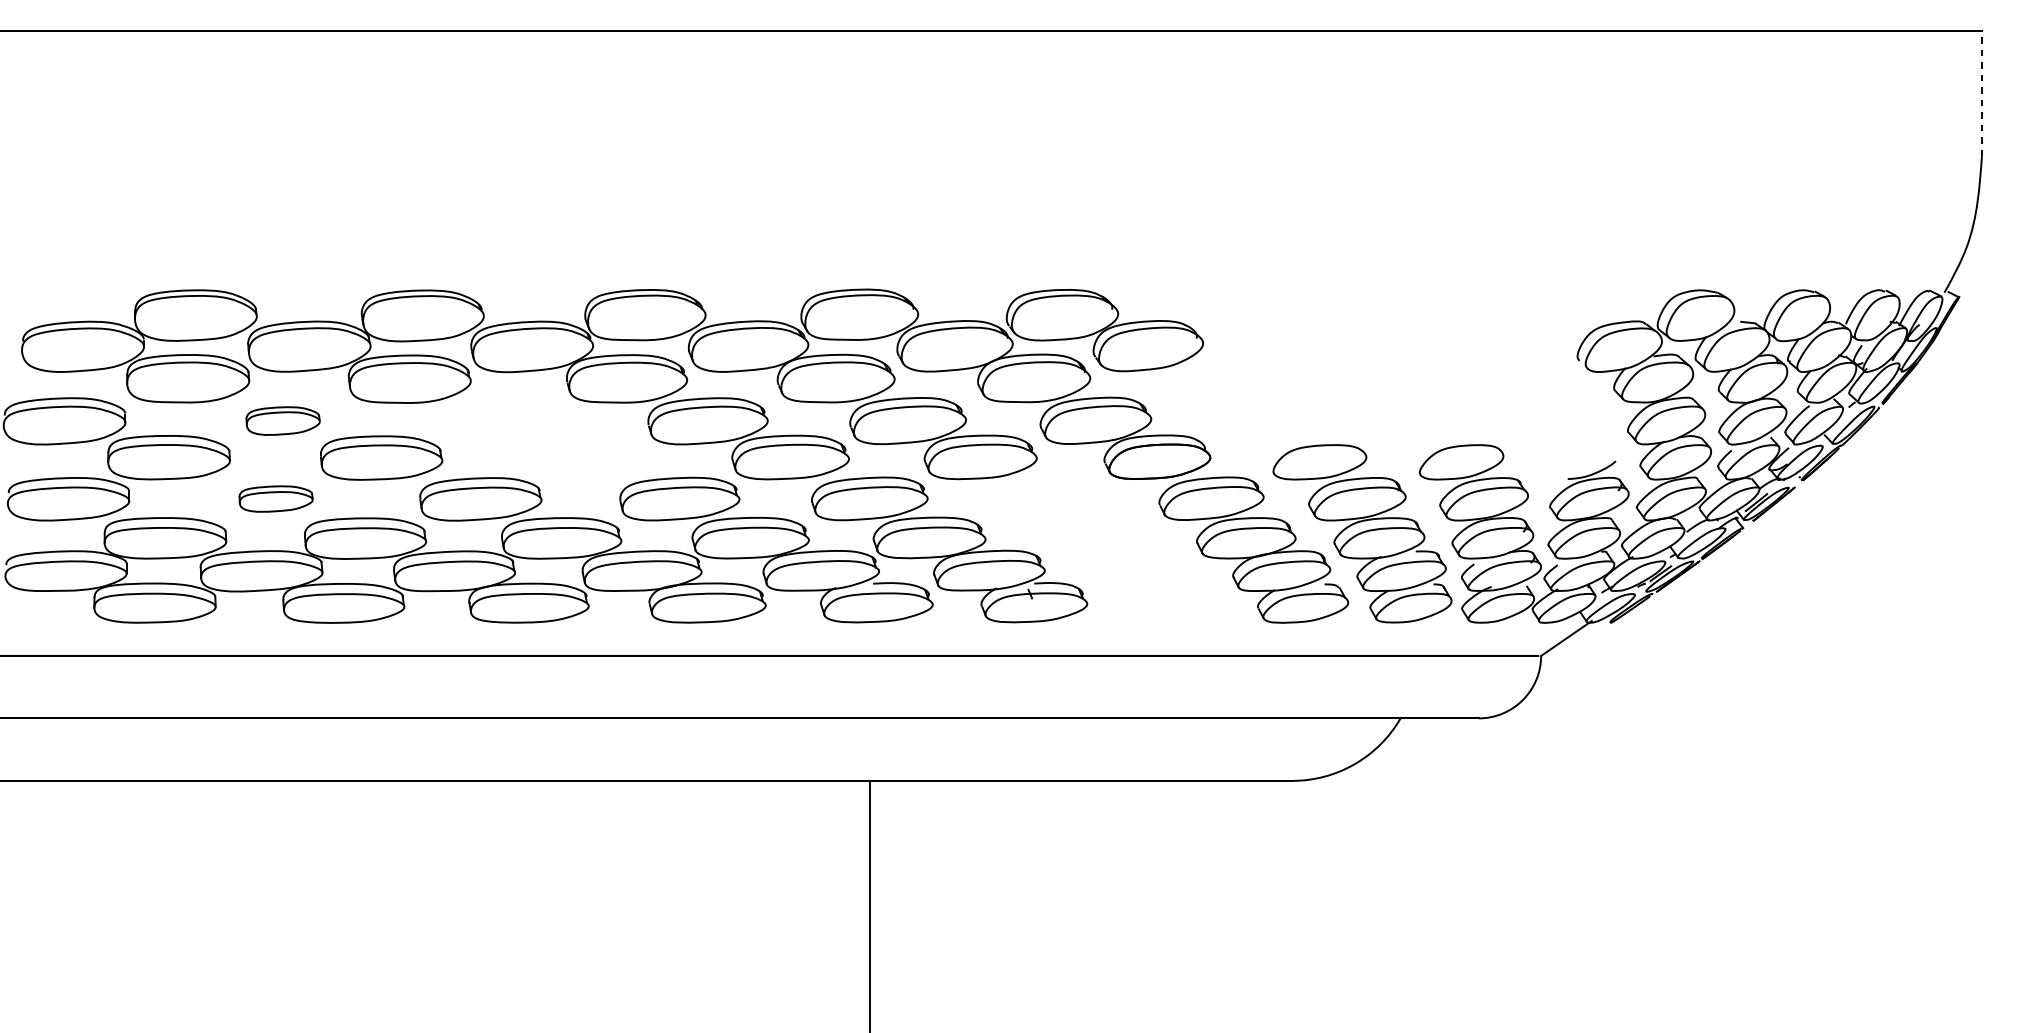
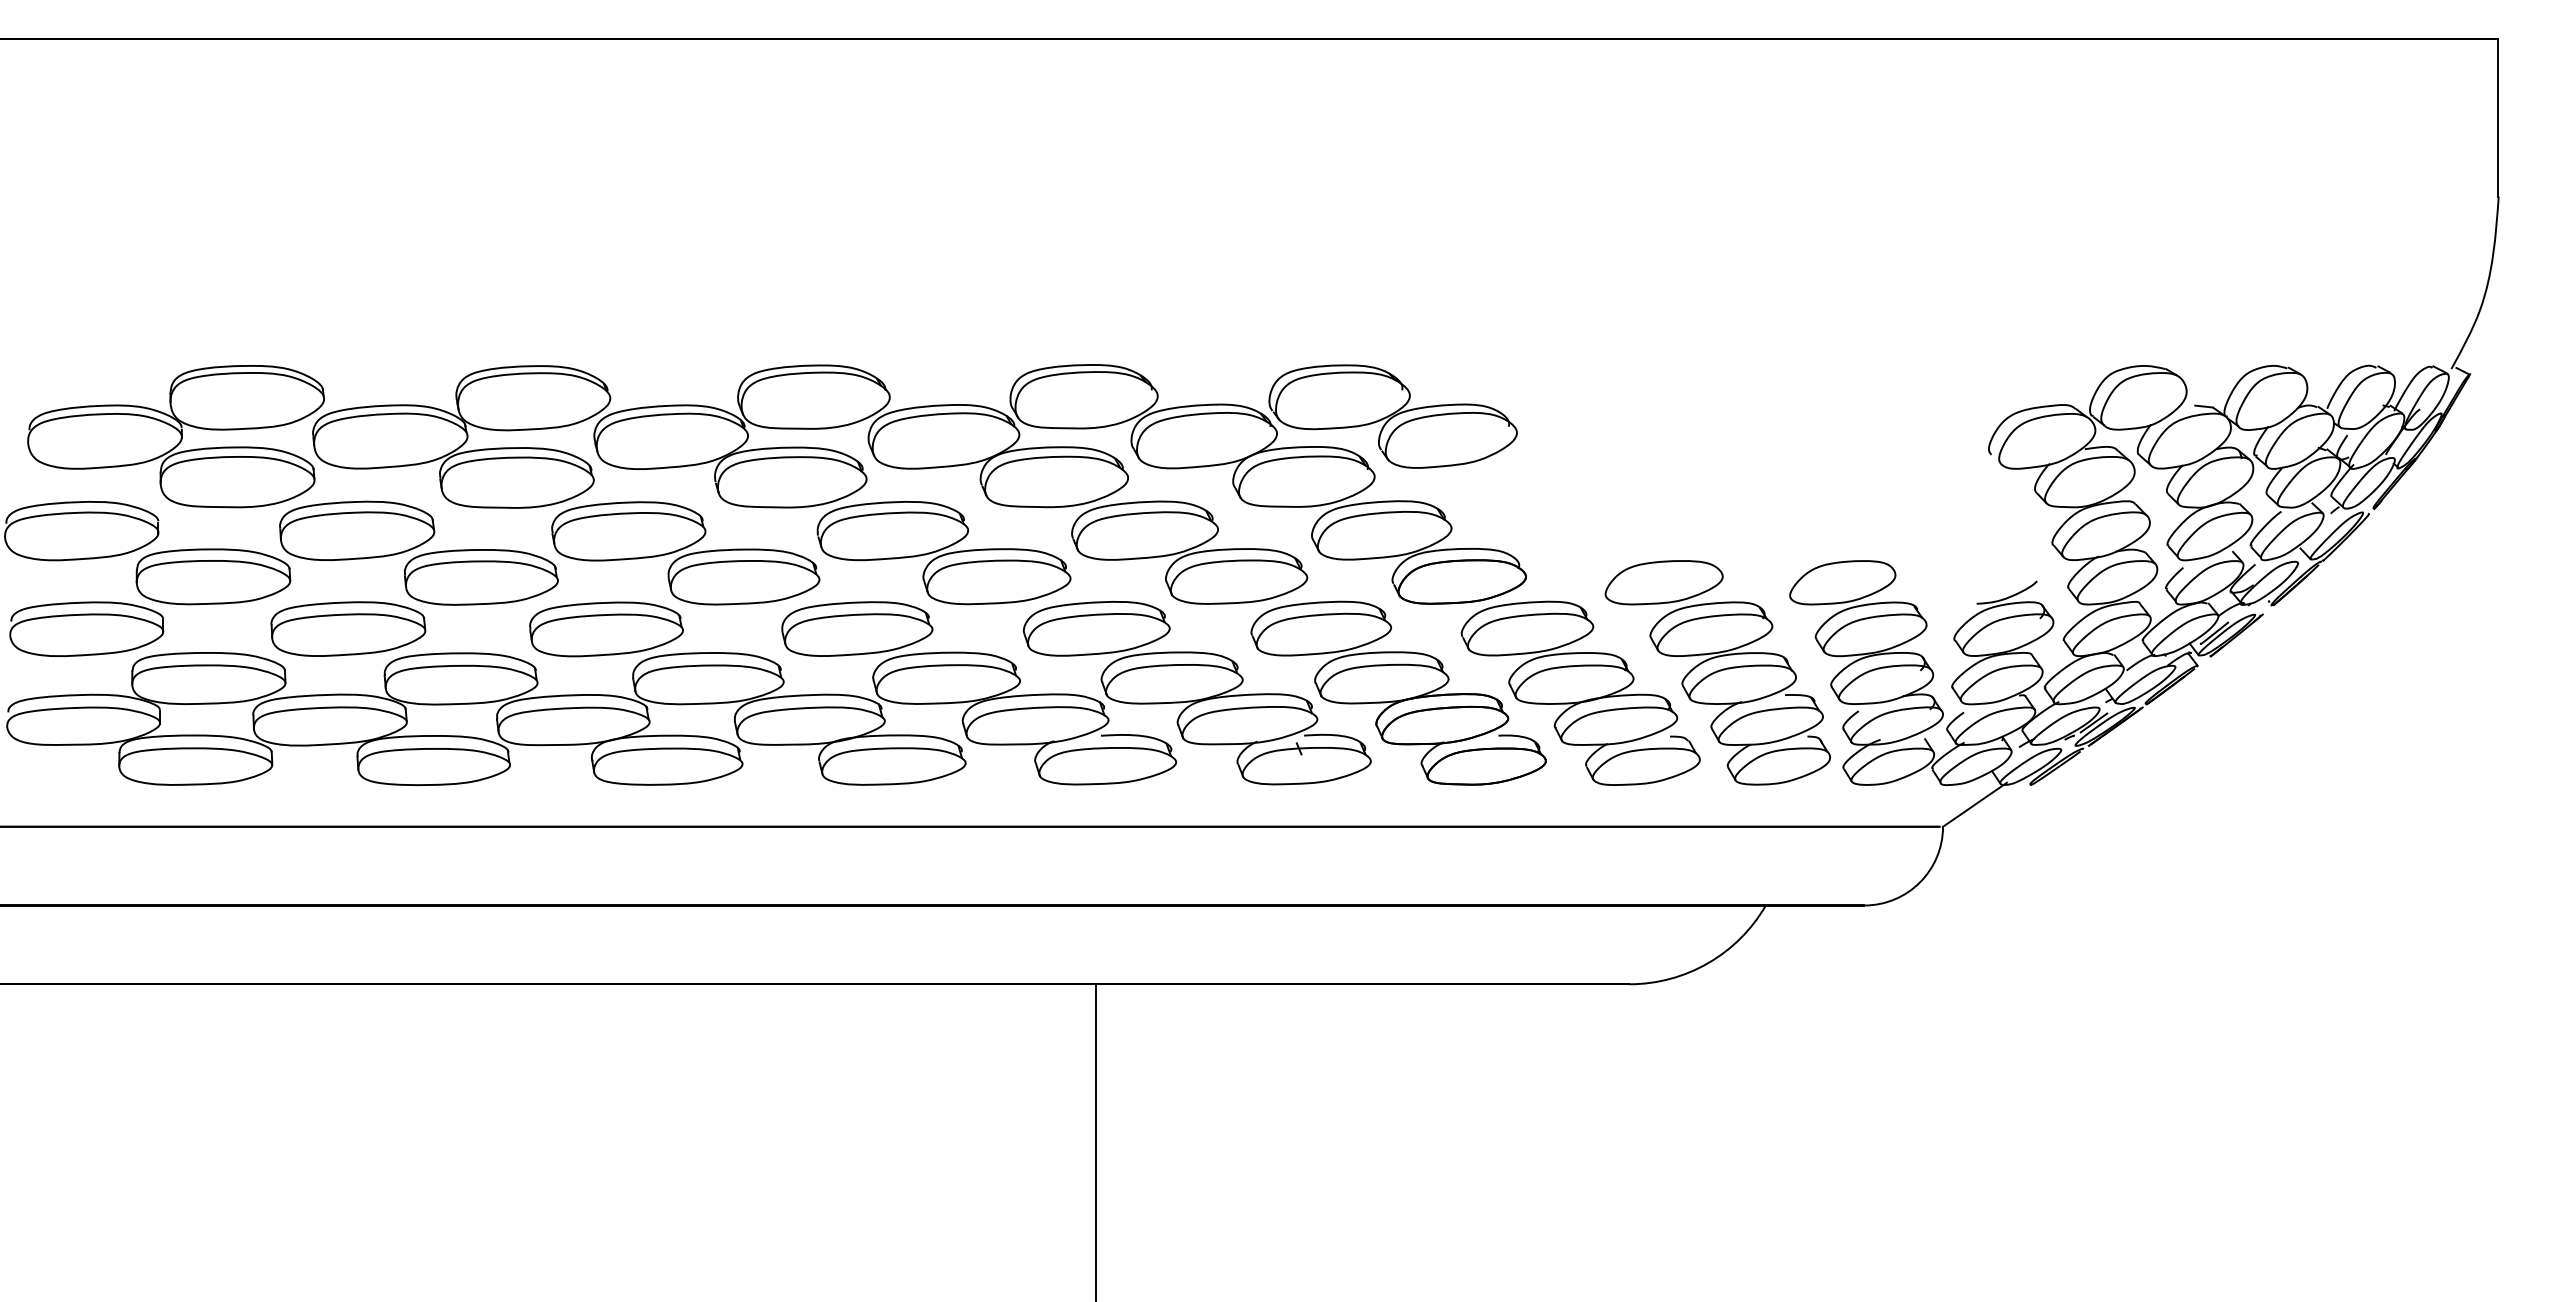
line: (1981, 93) -> (2498, 117), dashed -> solid
part: (283, 420) -> (357, 530), size x1.67
part: (543, 439) -> (685, 553), added
part: (276, 498) -> (348, 628), size x1.67
part: (1109, 549) -> (1398, 692), added

